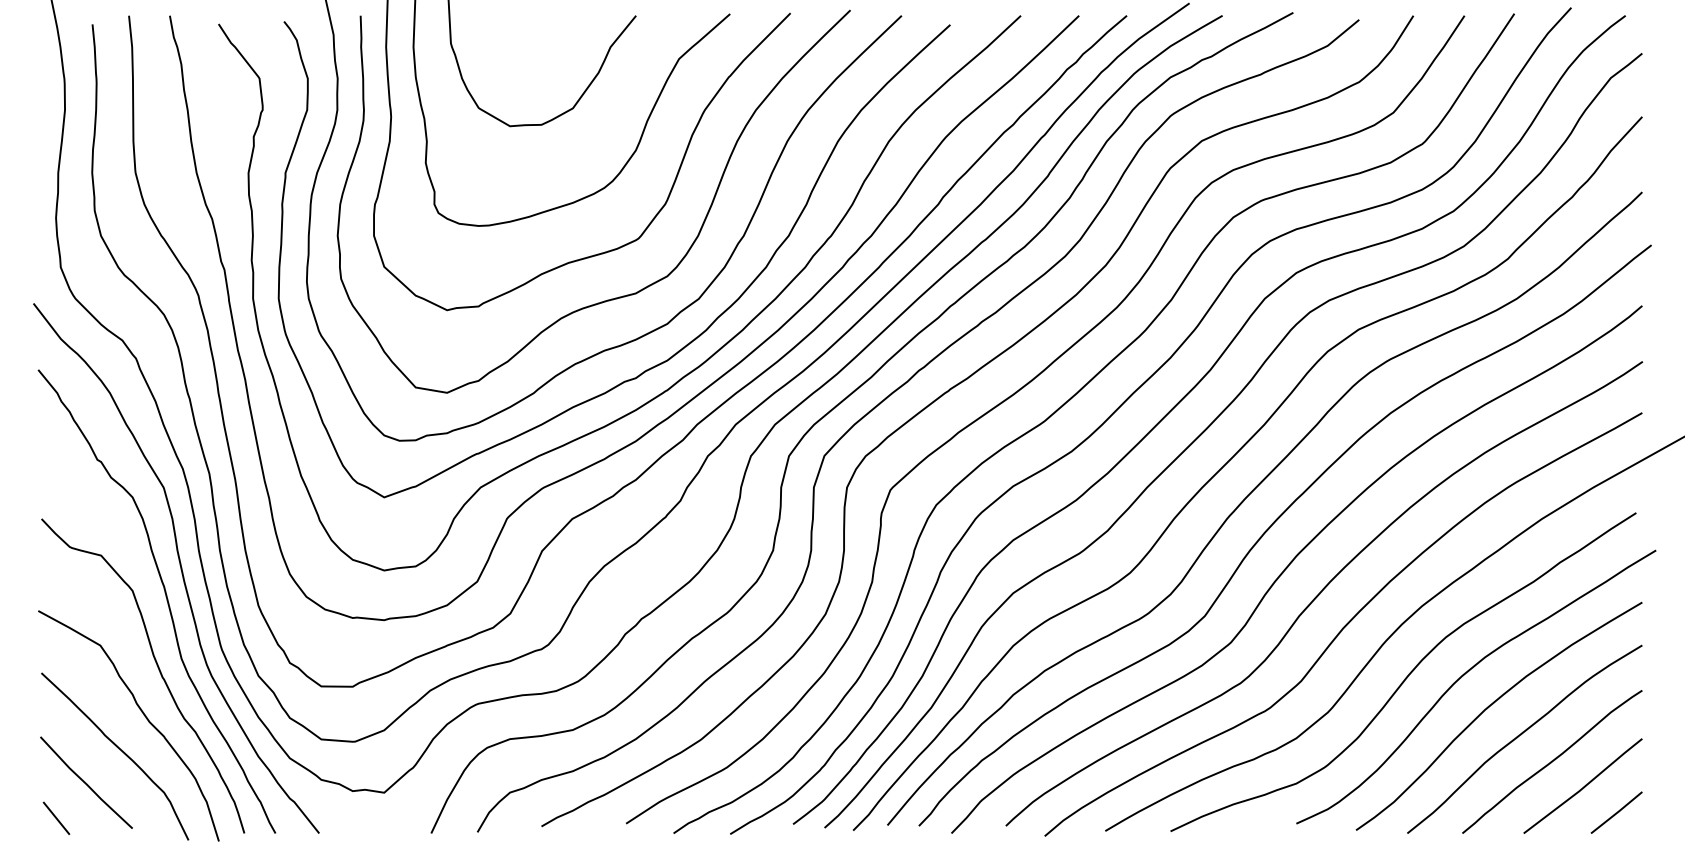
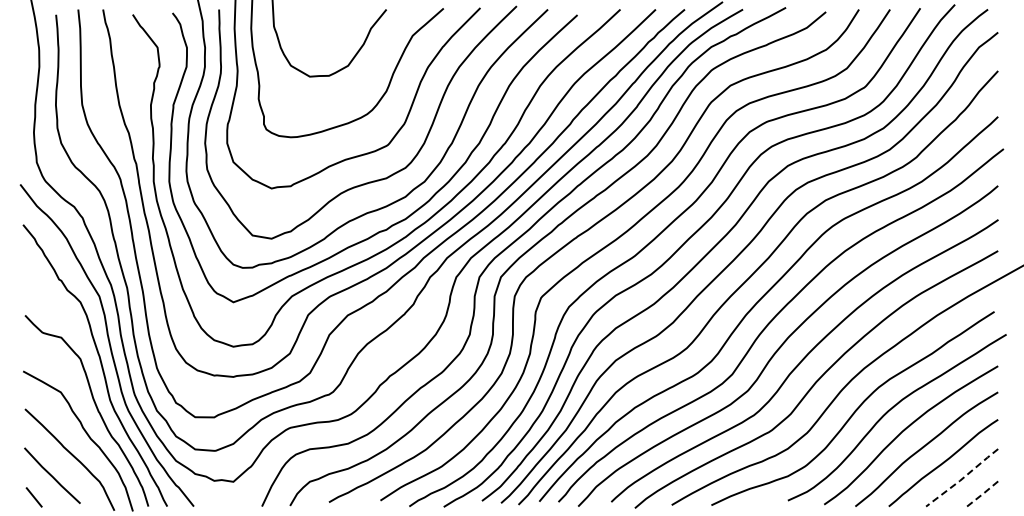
line: (1583, 787) -> (962, 478), solid -> dashed
line: (1616, 813) -> (982, 494), solid -> dashed

